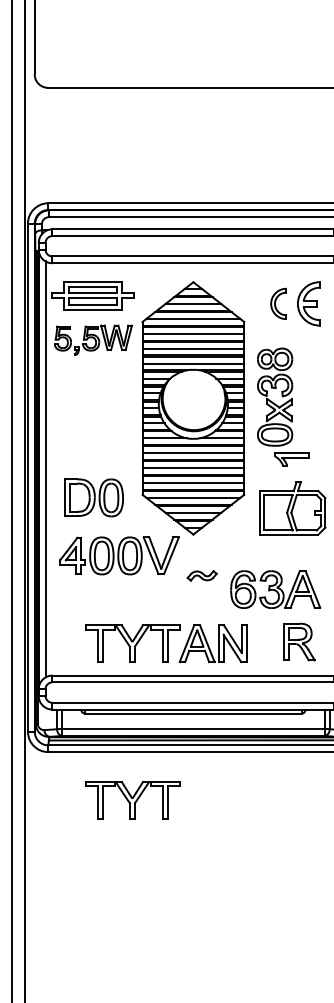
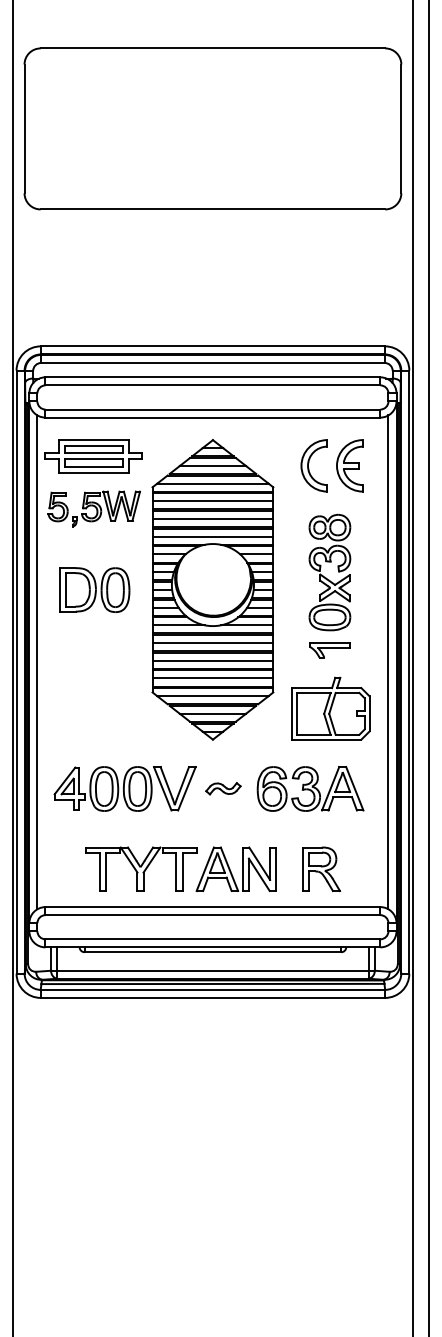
part: (278, 303) -> (313, 465), size x1.43
part: (274, 397) -> (329, 572), moved
part: (93, 497) -> (94, 589), moved
part: (118, 555) -> (124, 788), moved
part: (275, 589) -> (310, 788), moved
part: (299, 641) -> (321, 868), moved
part: (133, 799) -> (141, 1054), removed

